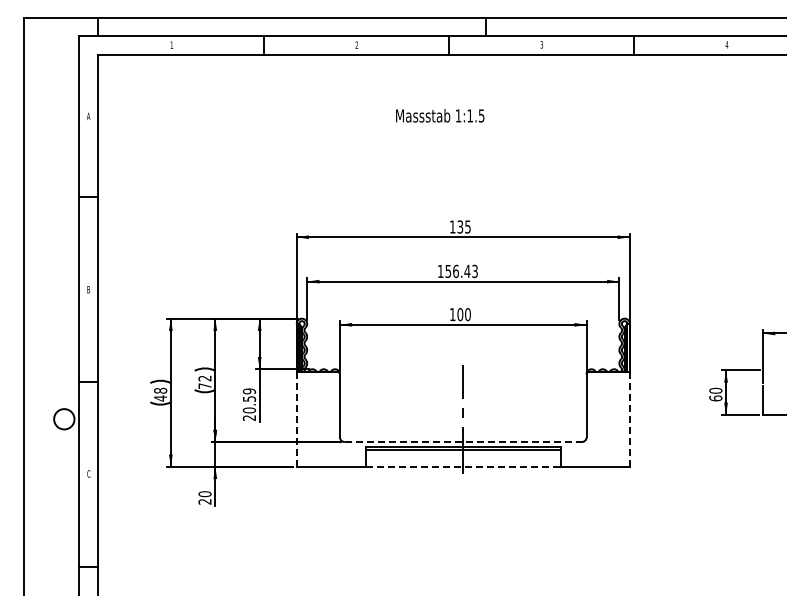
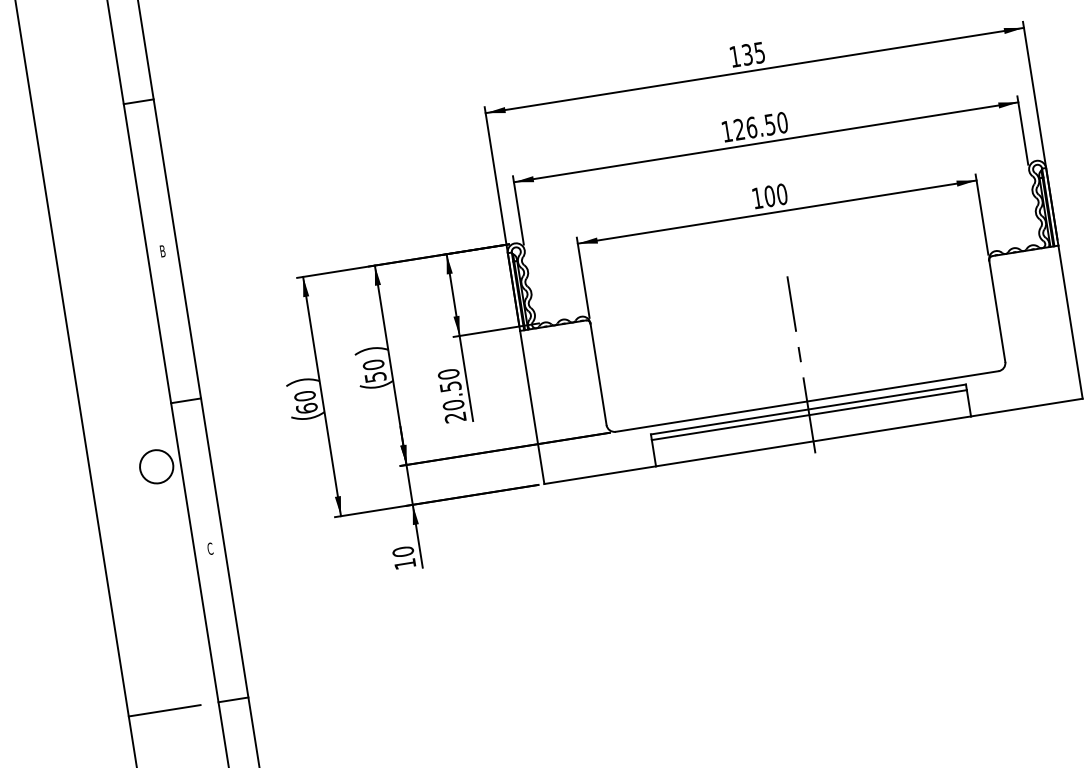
text: (461, 271) -> (760, 126), 156.43 -> 126.50
text: (204, 381) -> (373, 369), 72 -> 50
text: (249, 391) -> (448, 374), 20.59 -> 20.50
text: (160, 394) -> (305, 402), 48 -> 60
line: (296, 418) -> (531, 406), dashed -> solid
line: (629, 418) -> (1069, 320), dashed -> solid
line: (463, 442) -> (807, 402), dashed -> solid
line: (463, 466) -> (813, 440), dashed -> solid
text: (204, 501) -> (404, 563), 20 -> 10
line: (45, 567) -> (164, 711), added

